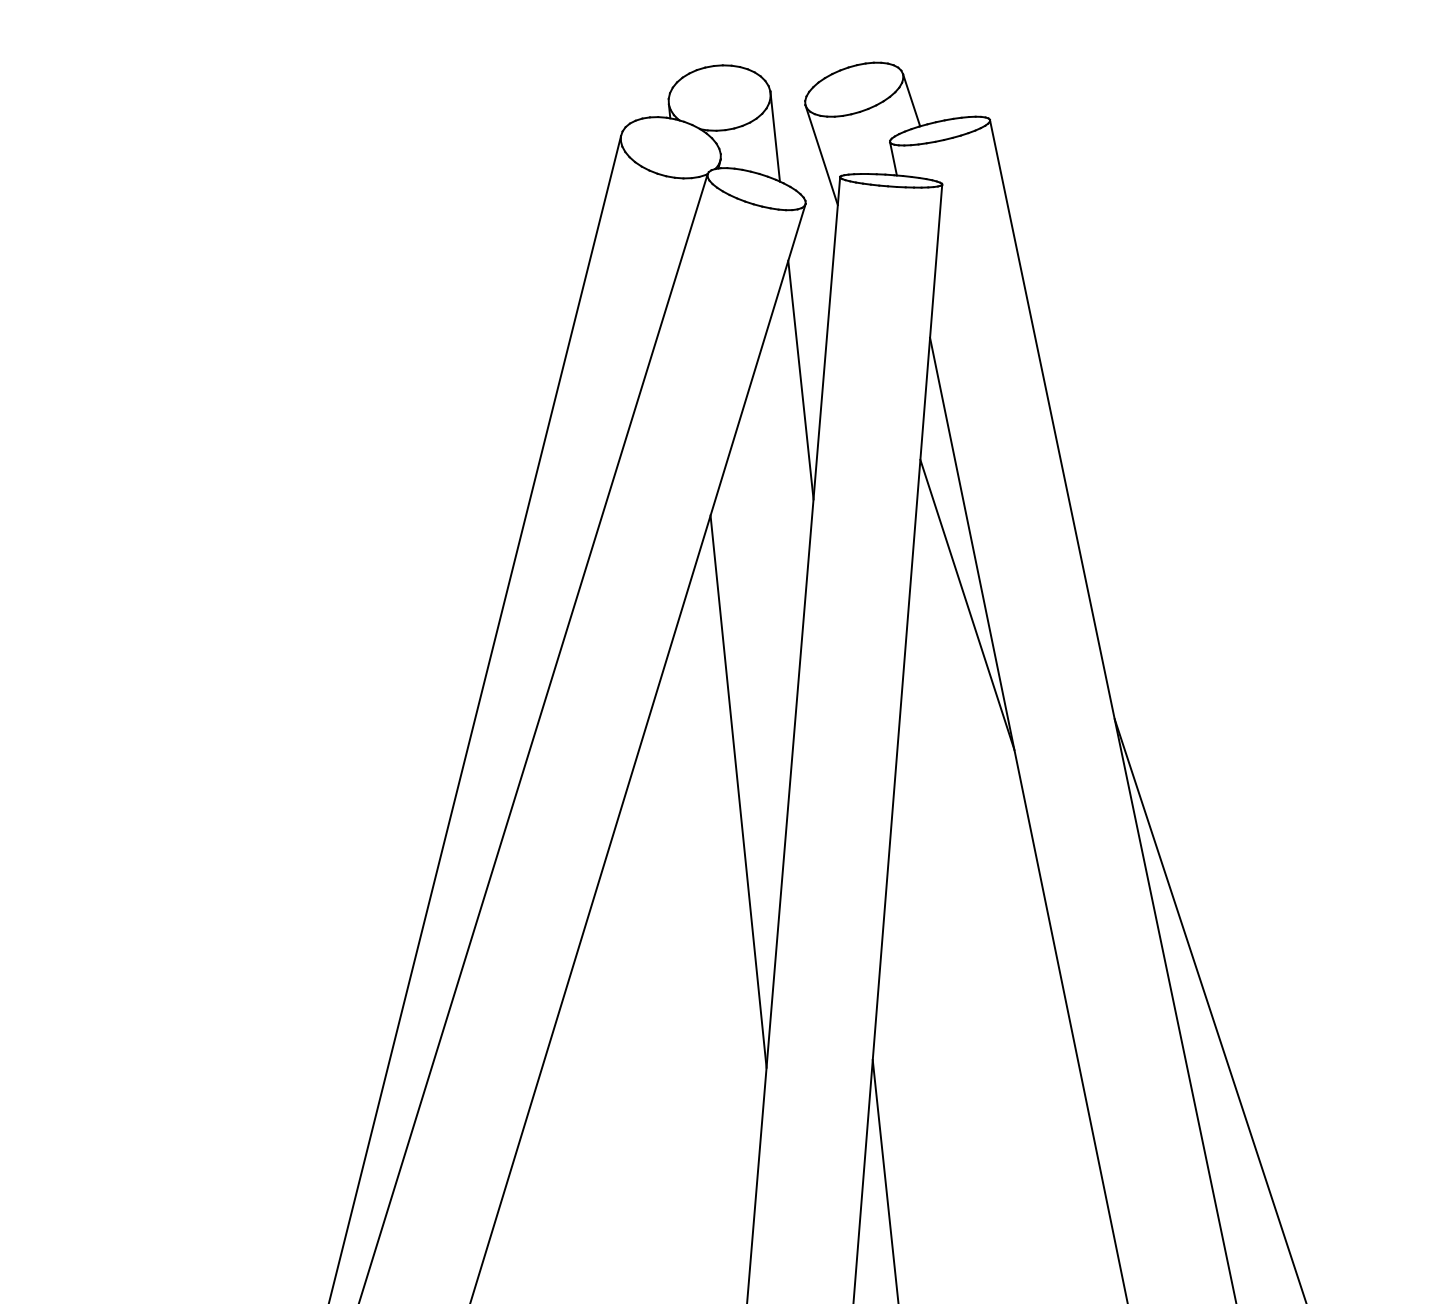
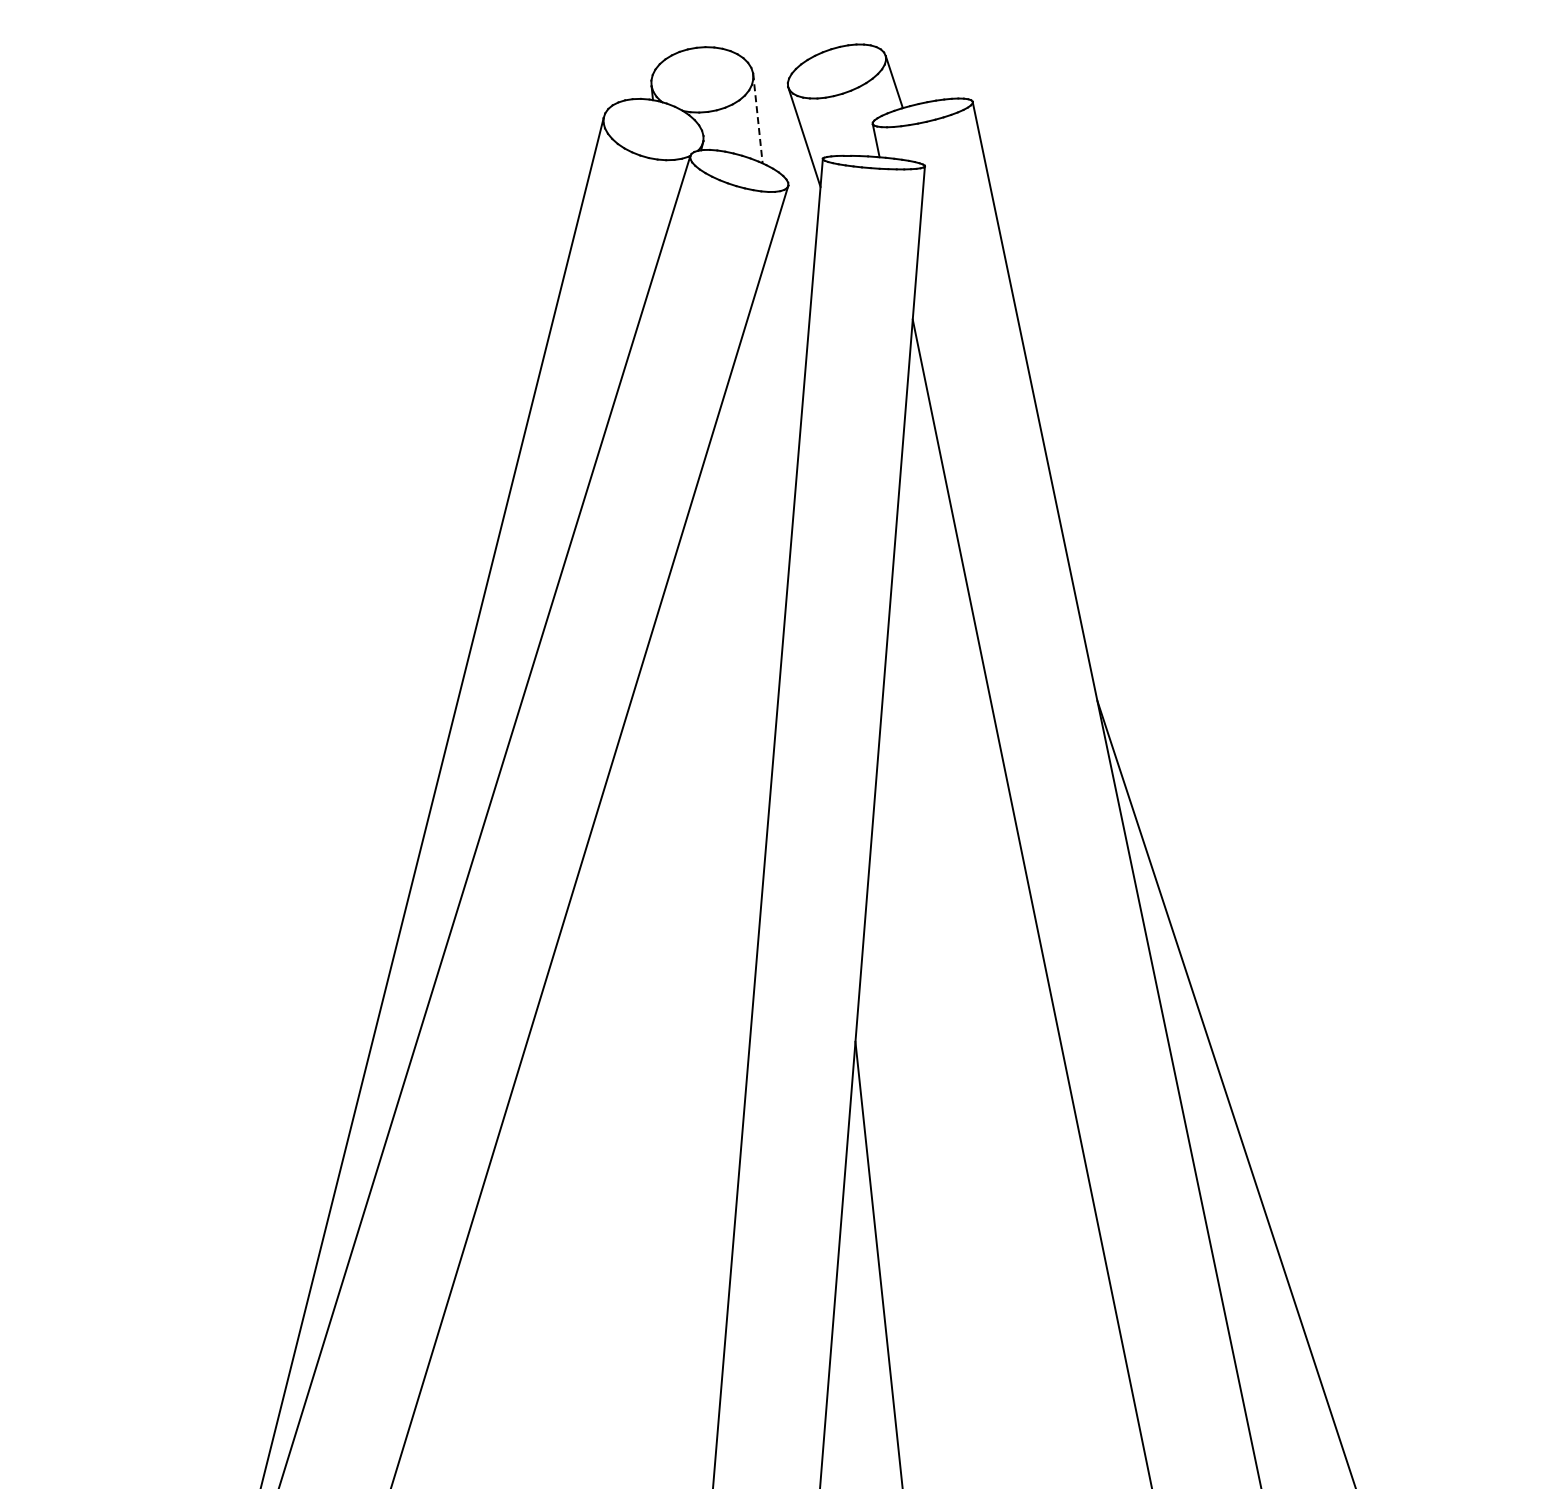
line: (774, 136) -> (757, 118), solid -> dashed
line: (800, 379) -> (783, 361), removed
line: (967, 604) -> (950, 586), removed
line: (738, 791) -> (721, 773), removed

